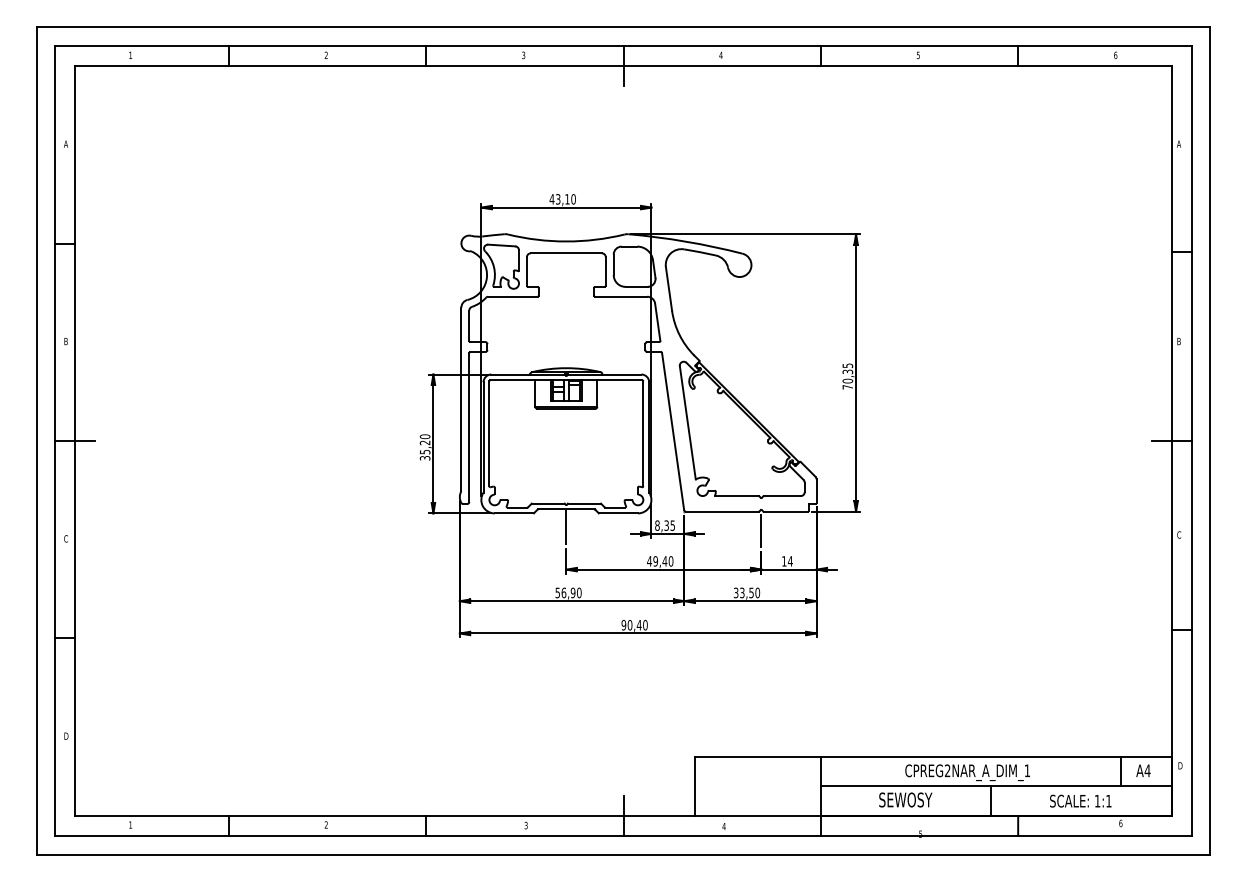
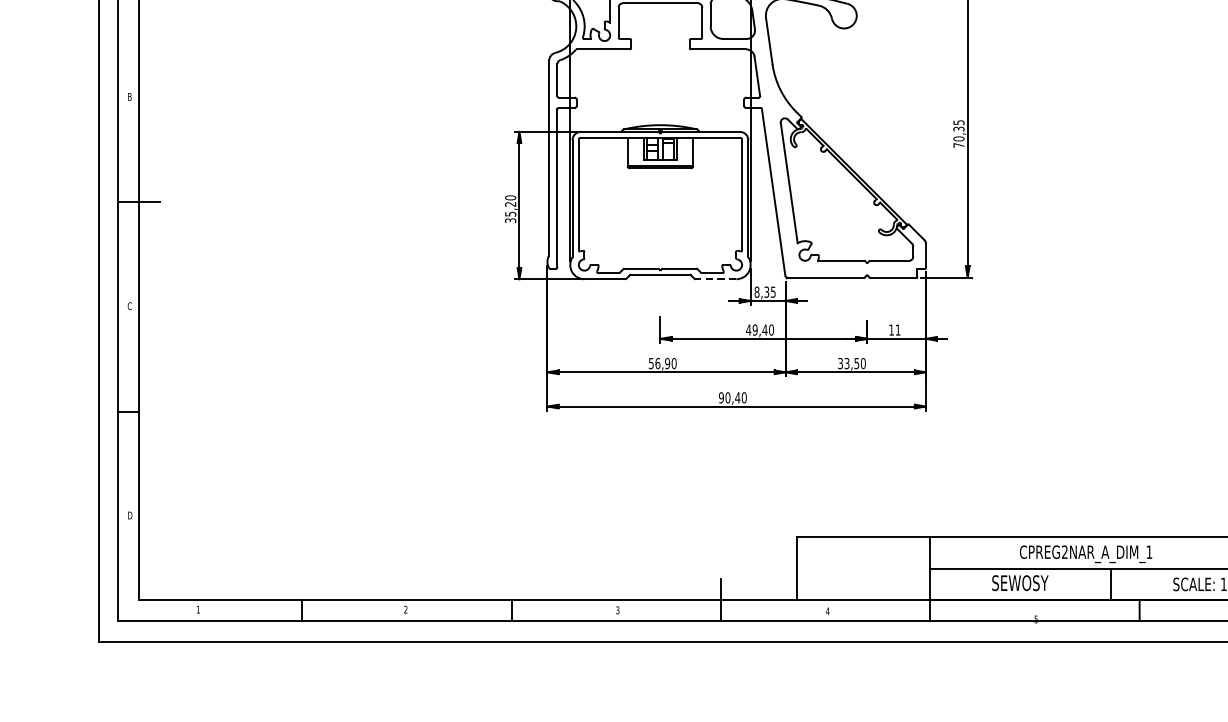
line: (618, 513) -> (715, 279), solid -> dashed
line: (566, 527) -> (660, 294), removed
line: (761, 530) -> (867, 297), removed
text: (789, 561) -> (897, 330), 14 -> 11

